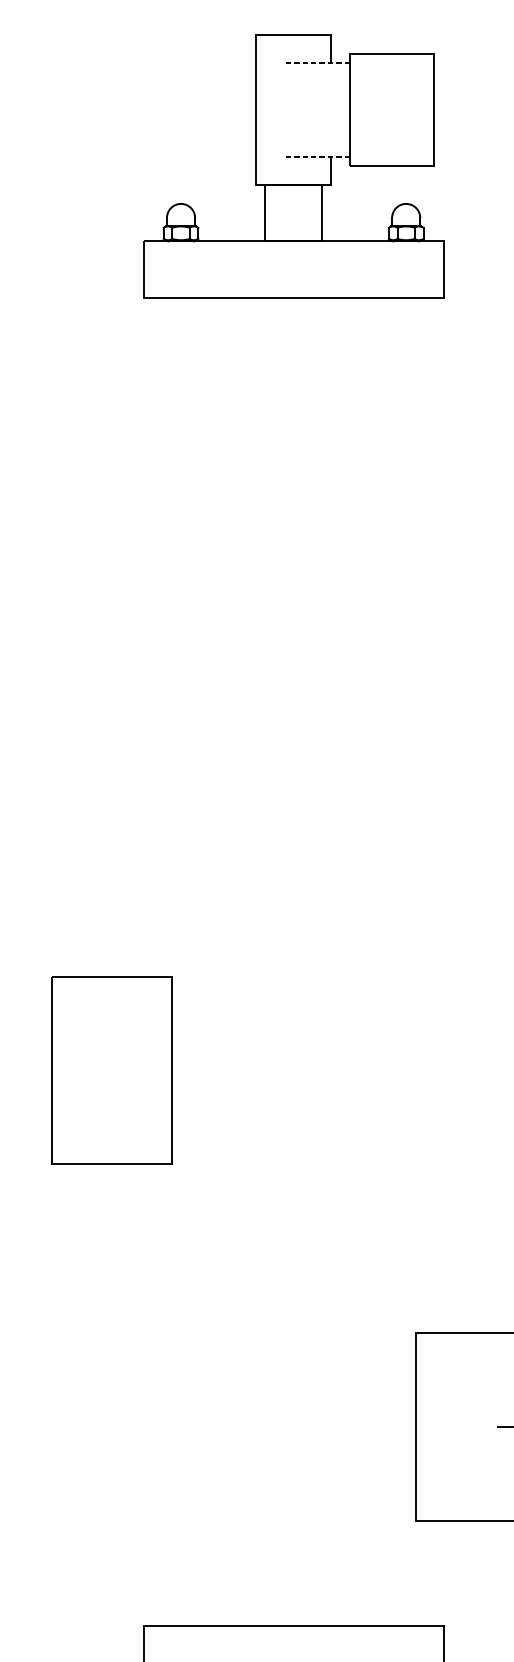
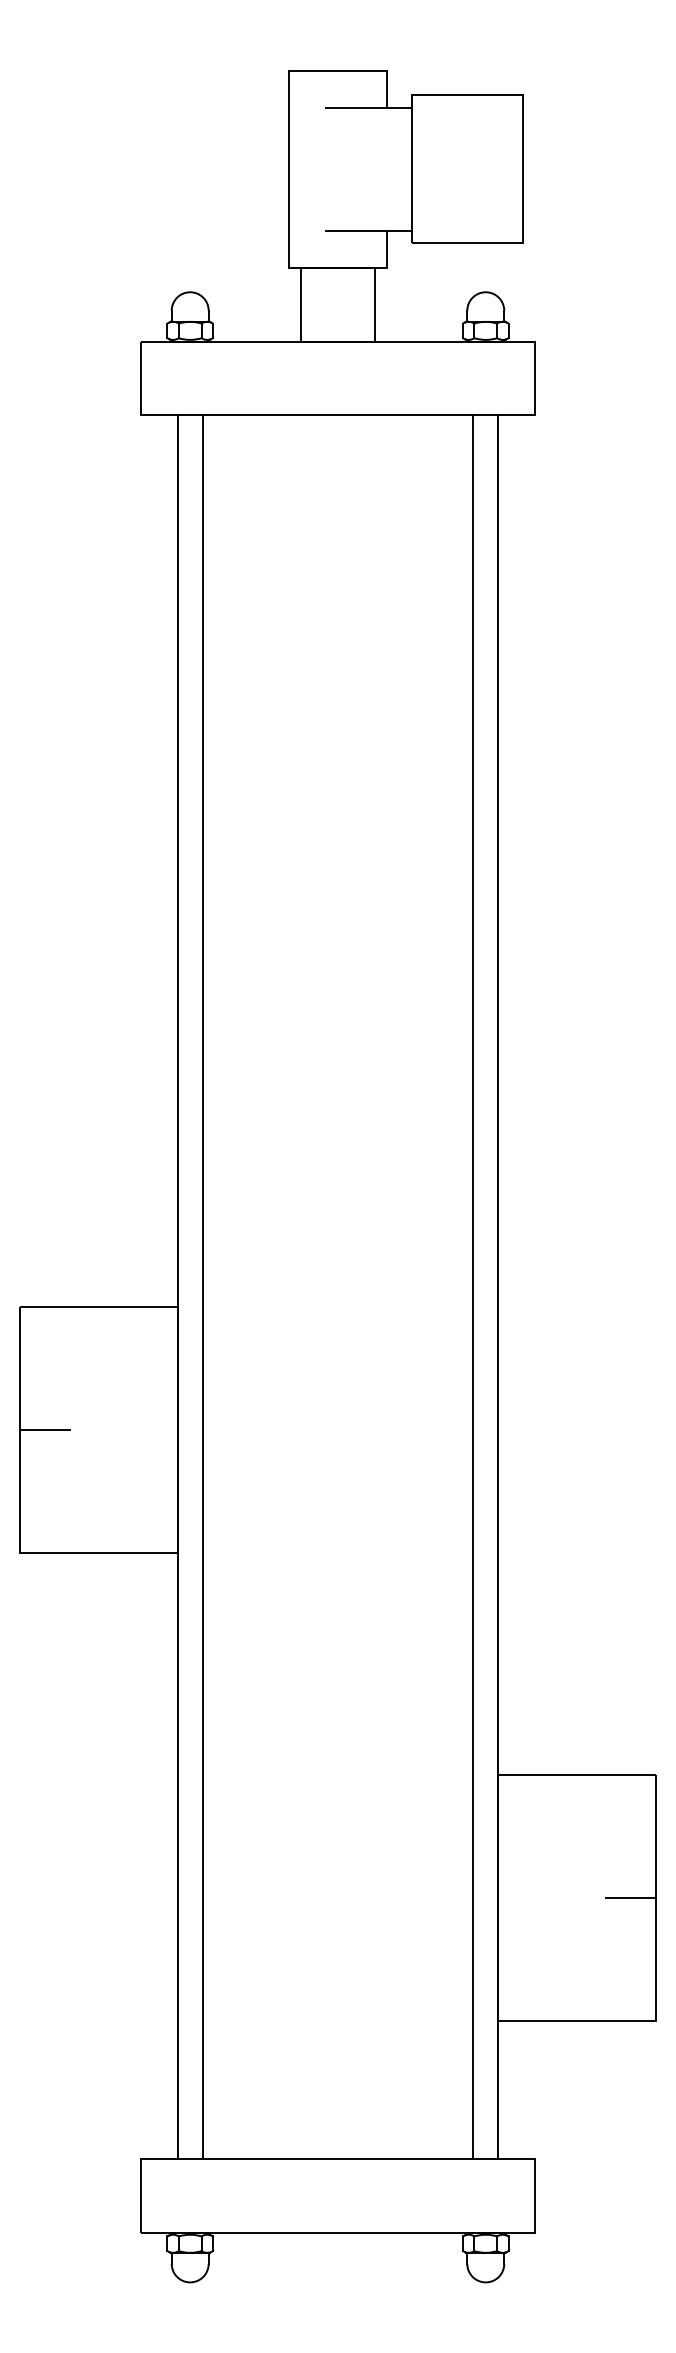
line: (316, 63) -> (368, 107), dashed -> solid
line: (316, 156) -> (368, 230), dashed -> solid
line: (171, 961) -> (177, 1287), added
line: (190, 961) -> (202, 1287), added
line: (396, 961) -> (473, 1287), added
line: (415, 961) -> (498, 1287), added
line: (70, 1070) -> (44, 1430), added

